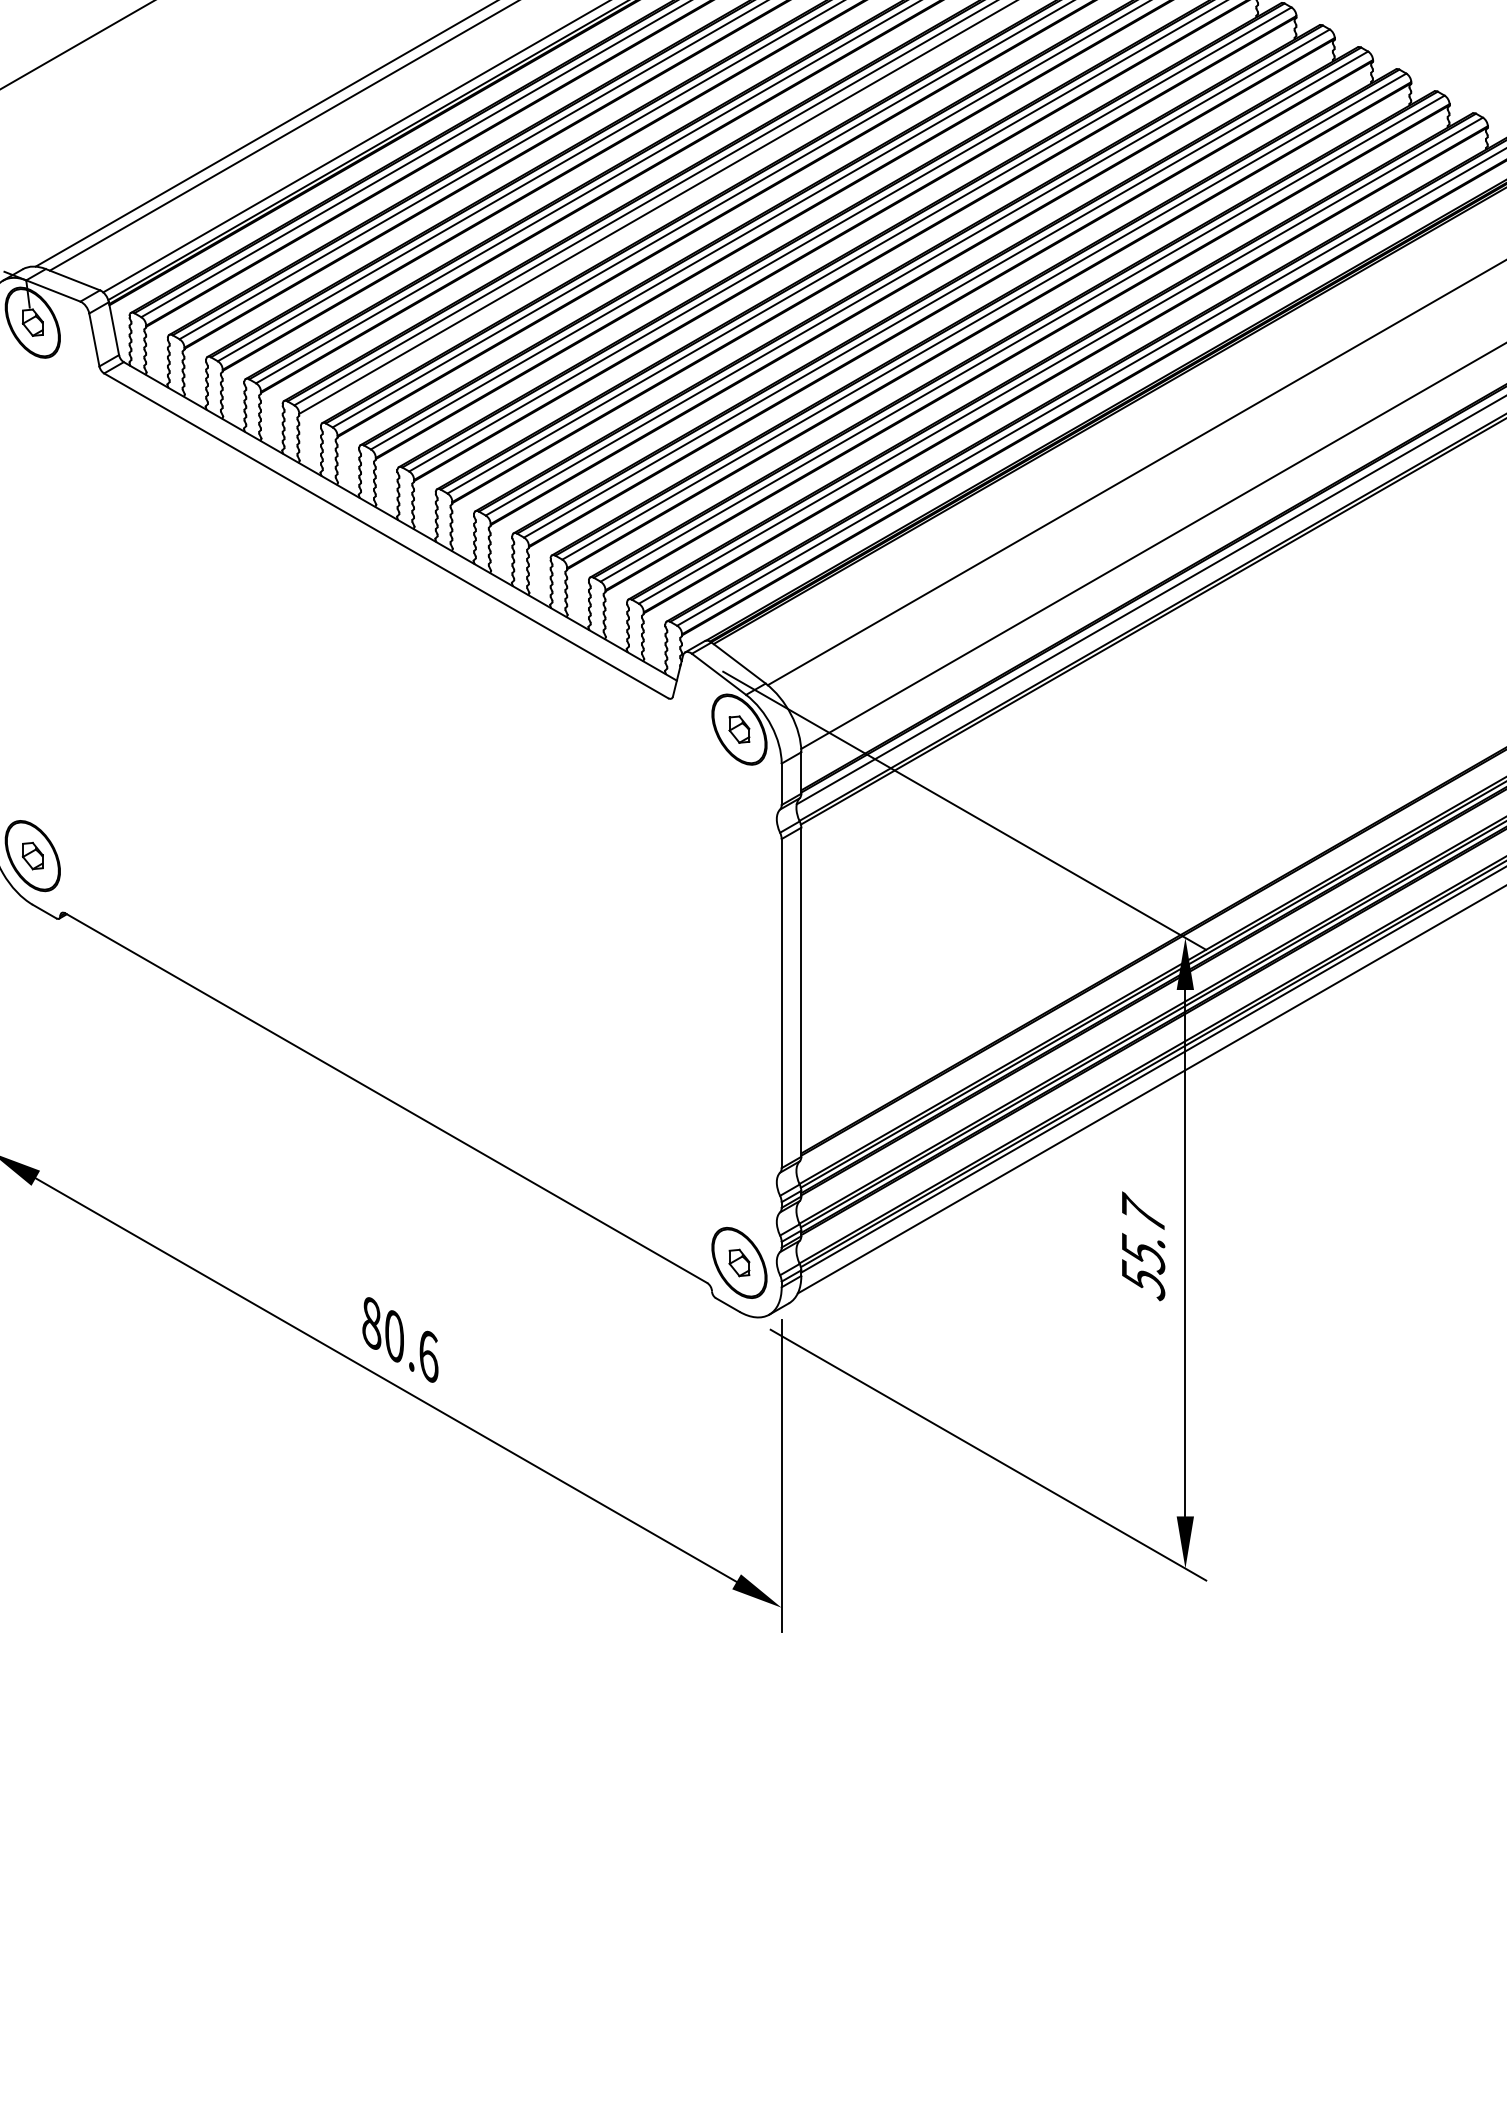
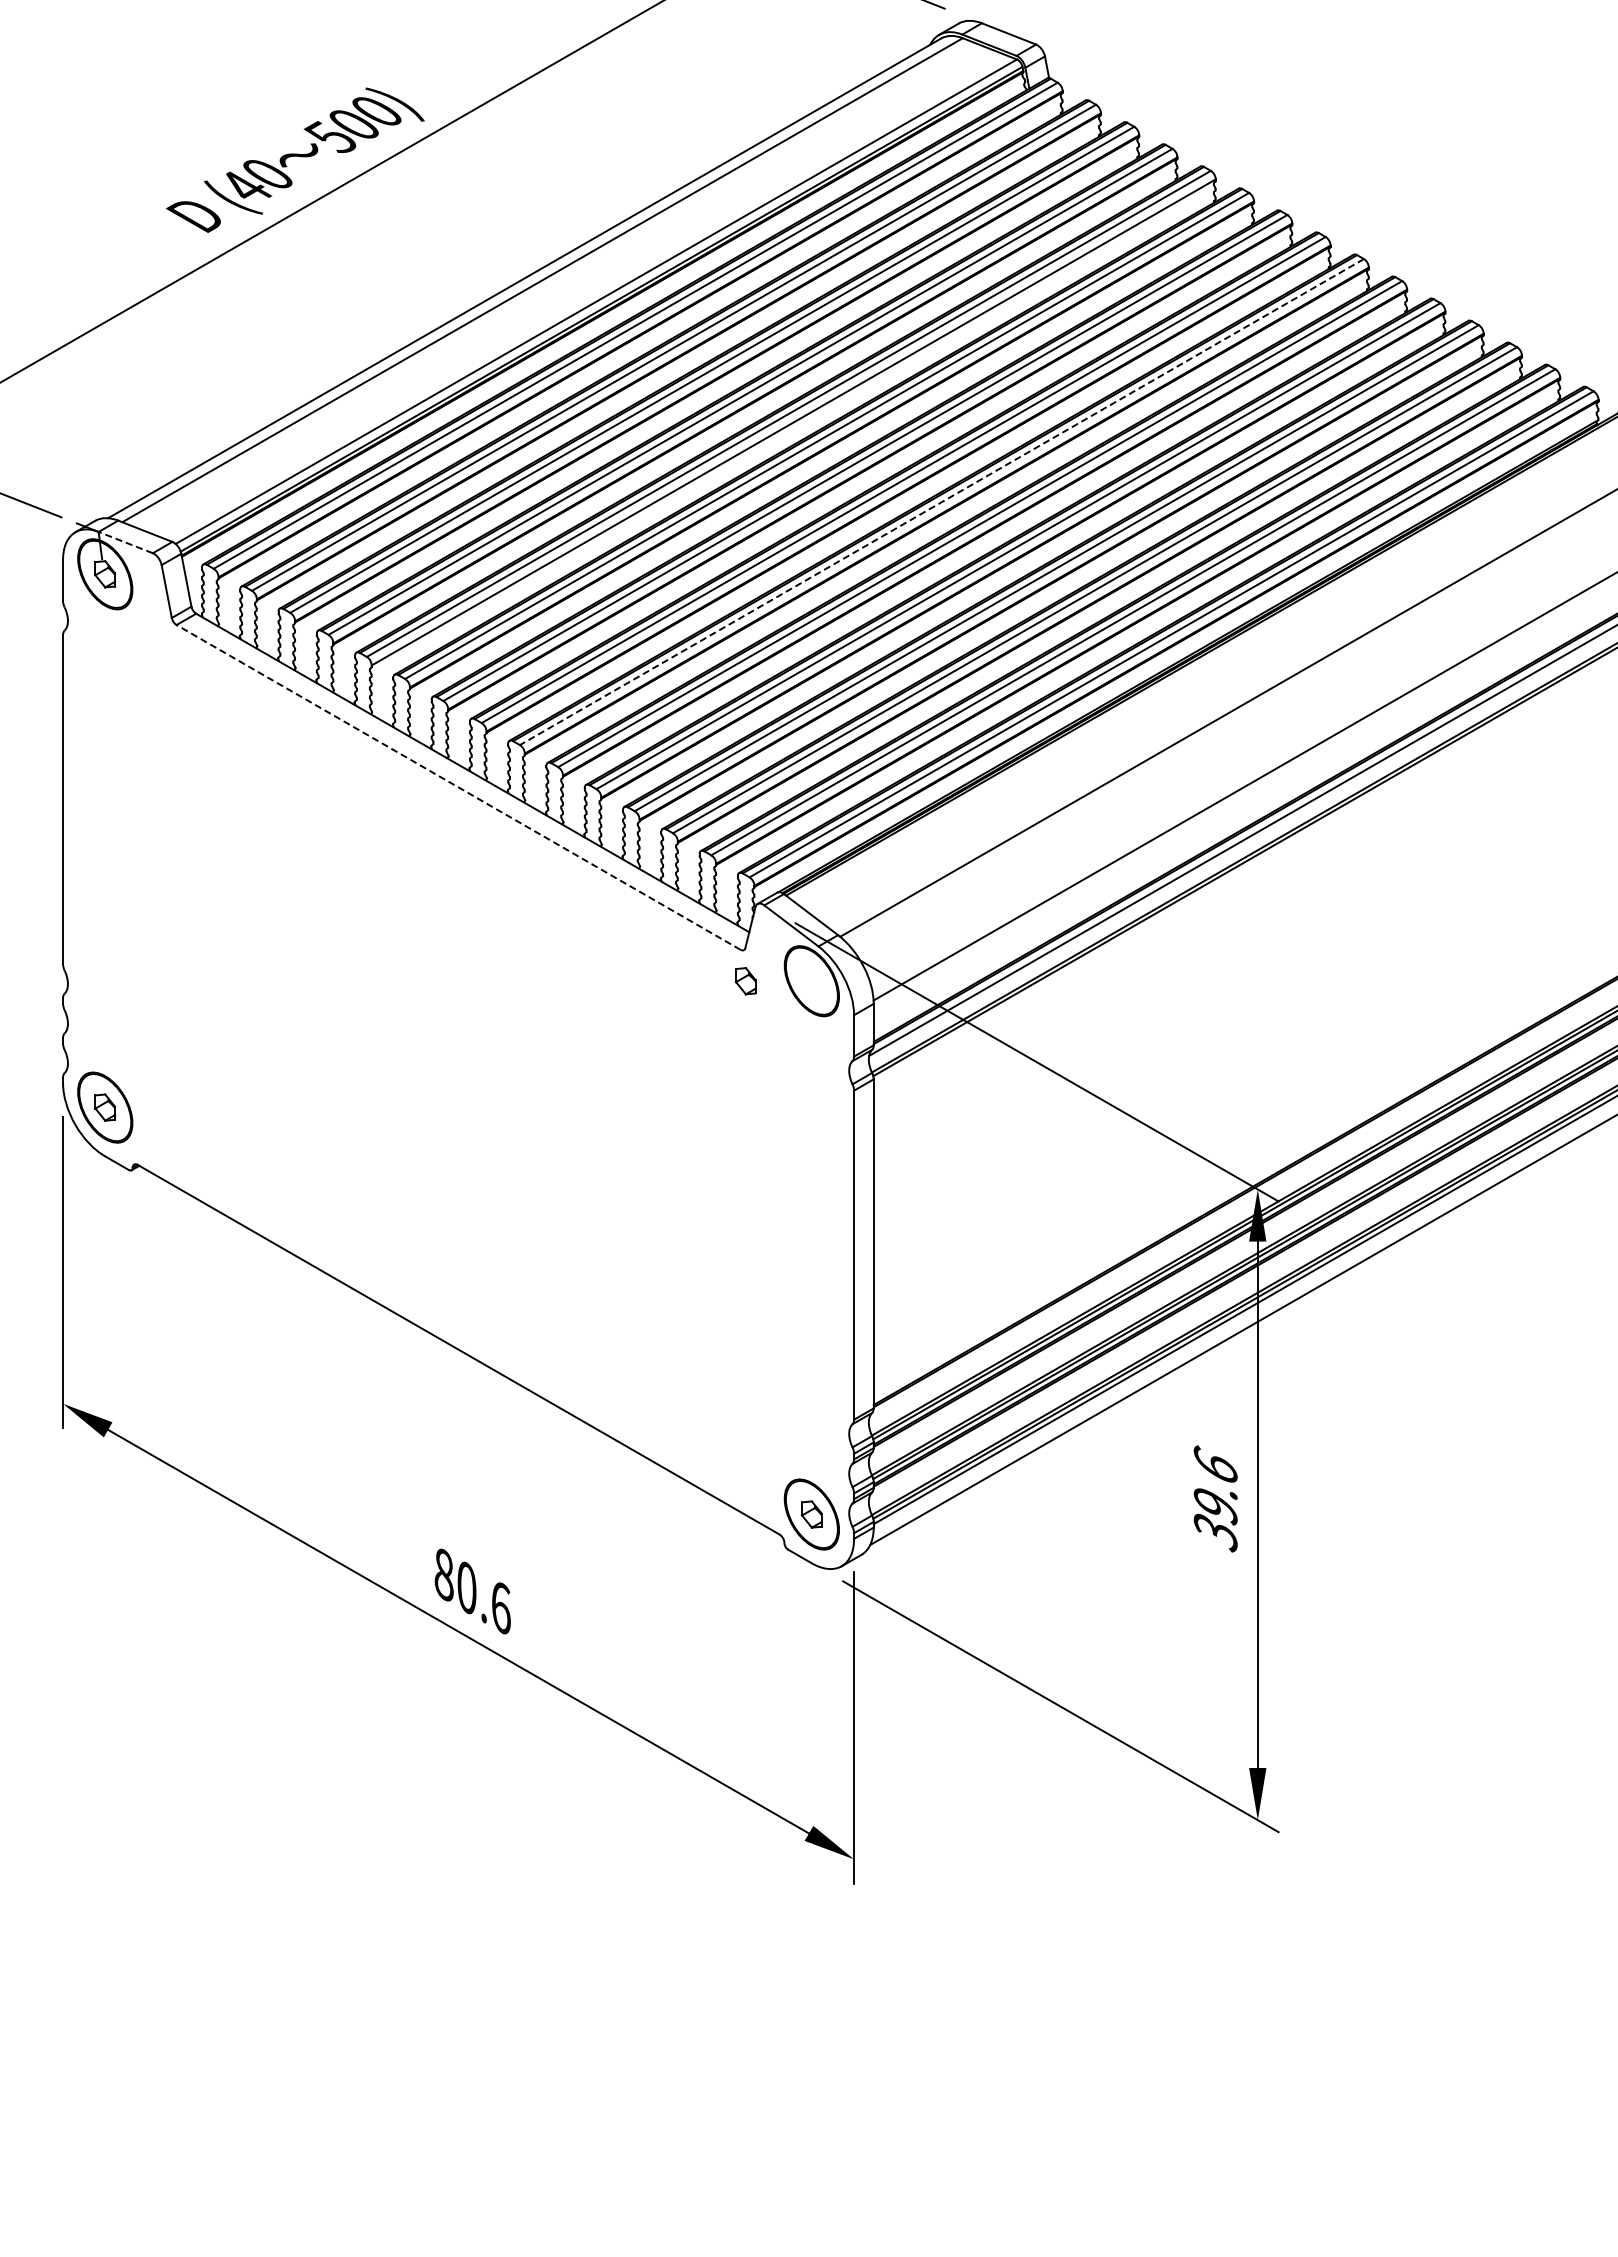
line: (869, 250) -> (941, 502), solid -> dashed
line: (53, 290) -> (125, 542), solid -> dashed
line: (386, 535) -> (458, 787), solid -> dashed
part: (739, 729) -> (745, 981), moved
text: (1143, 1245) -> (1215, 1497), 55.7 -> 39.6

